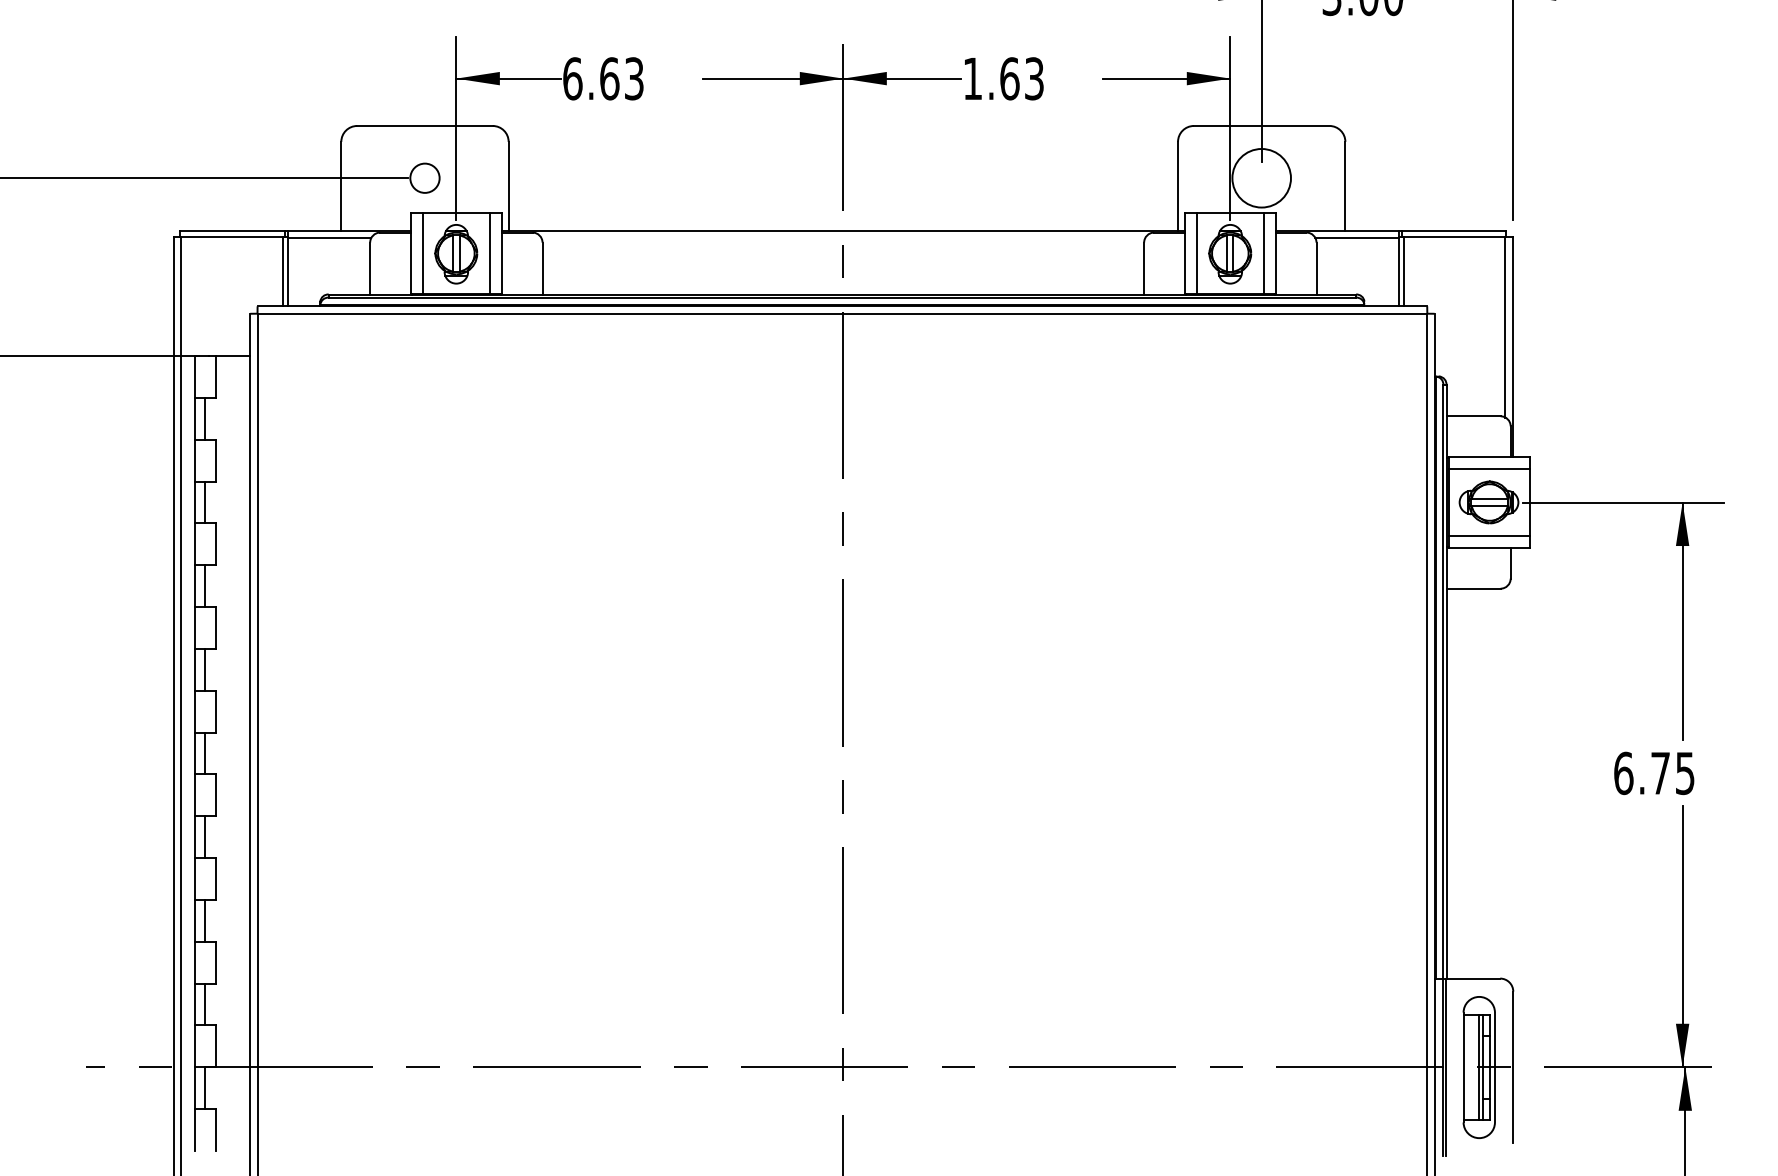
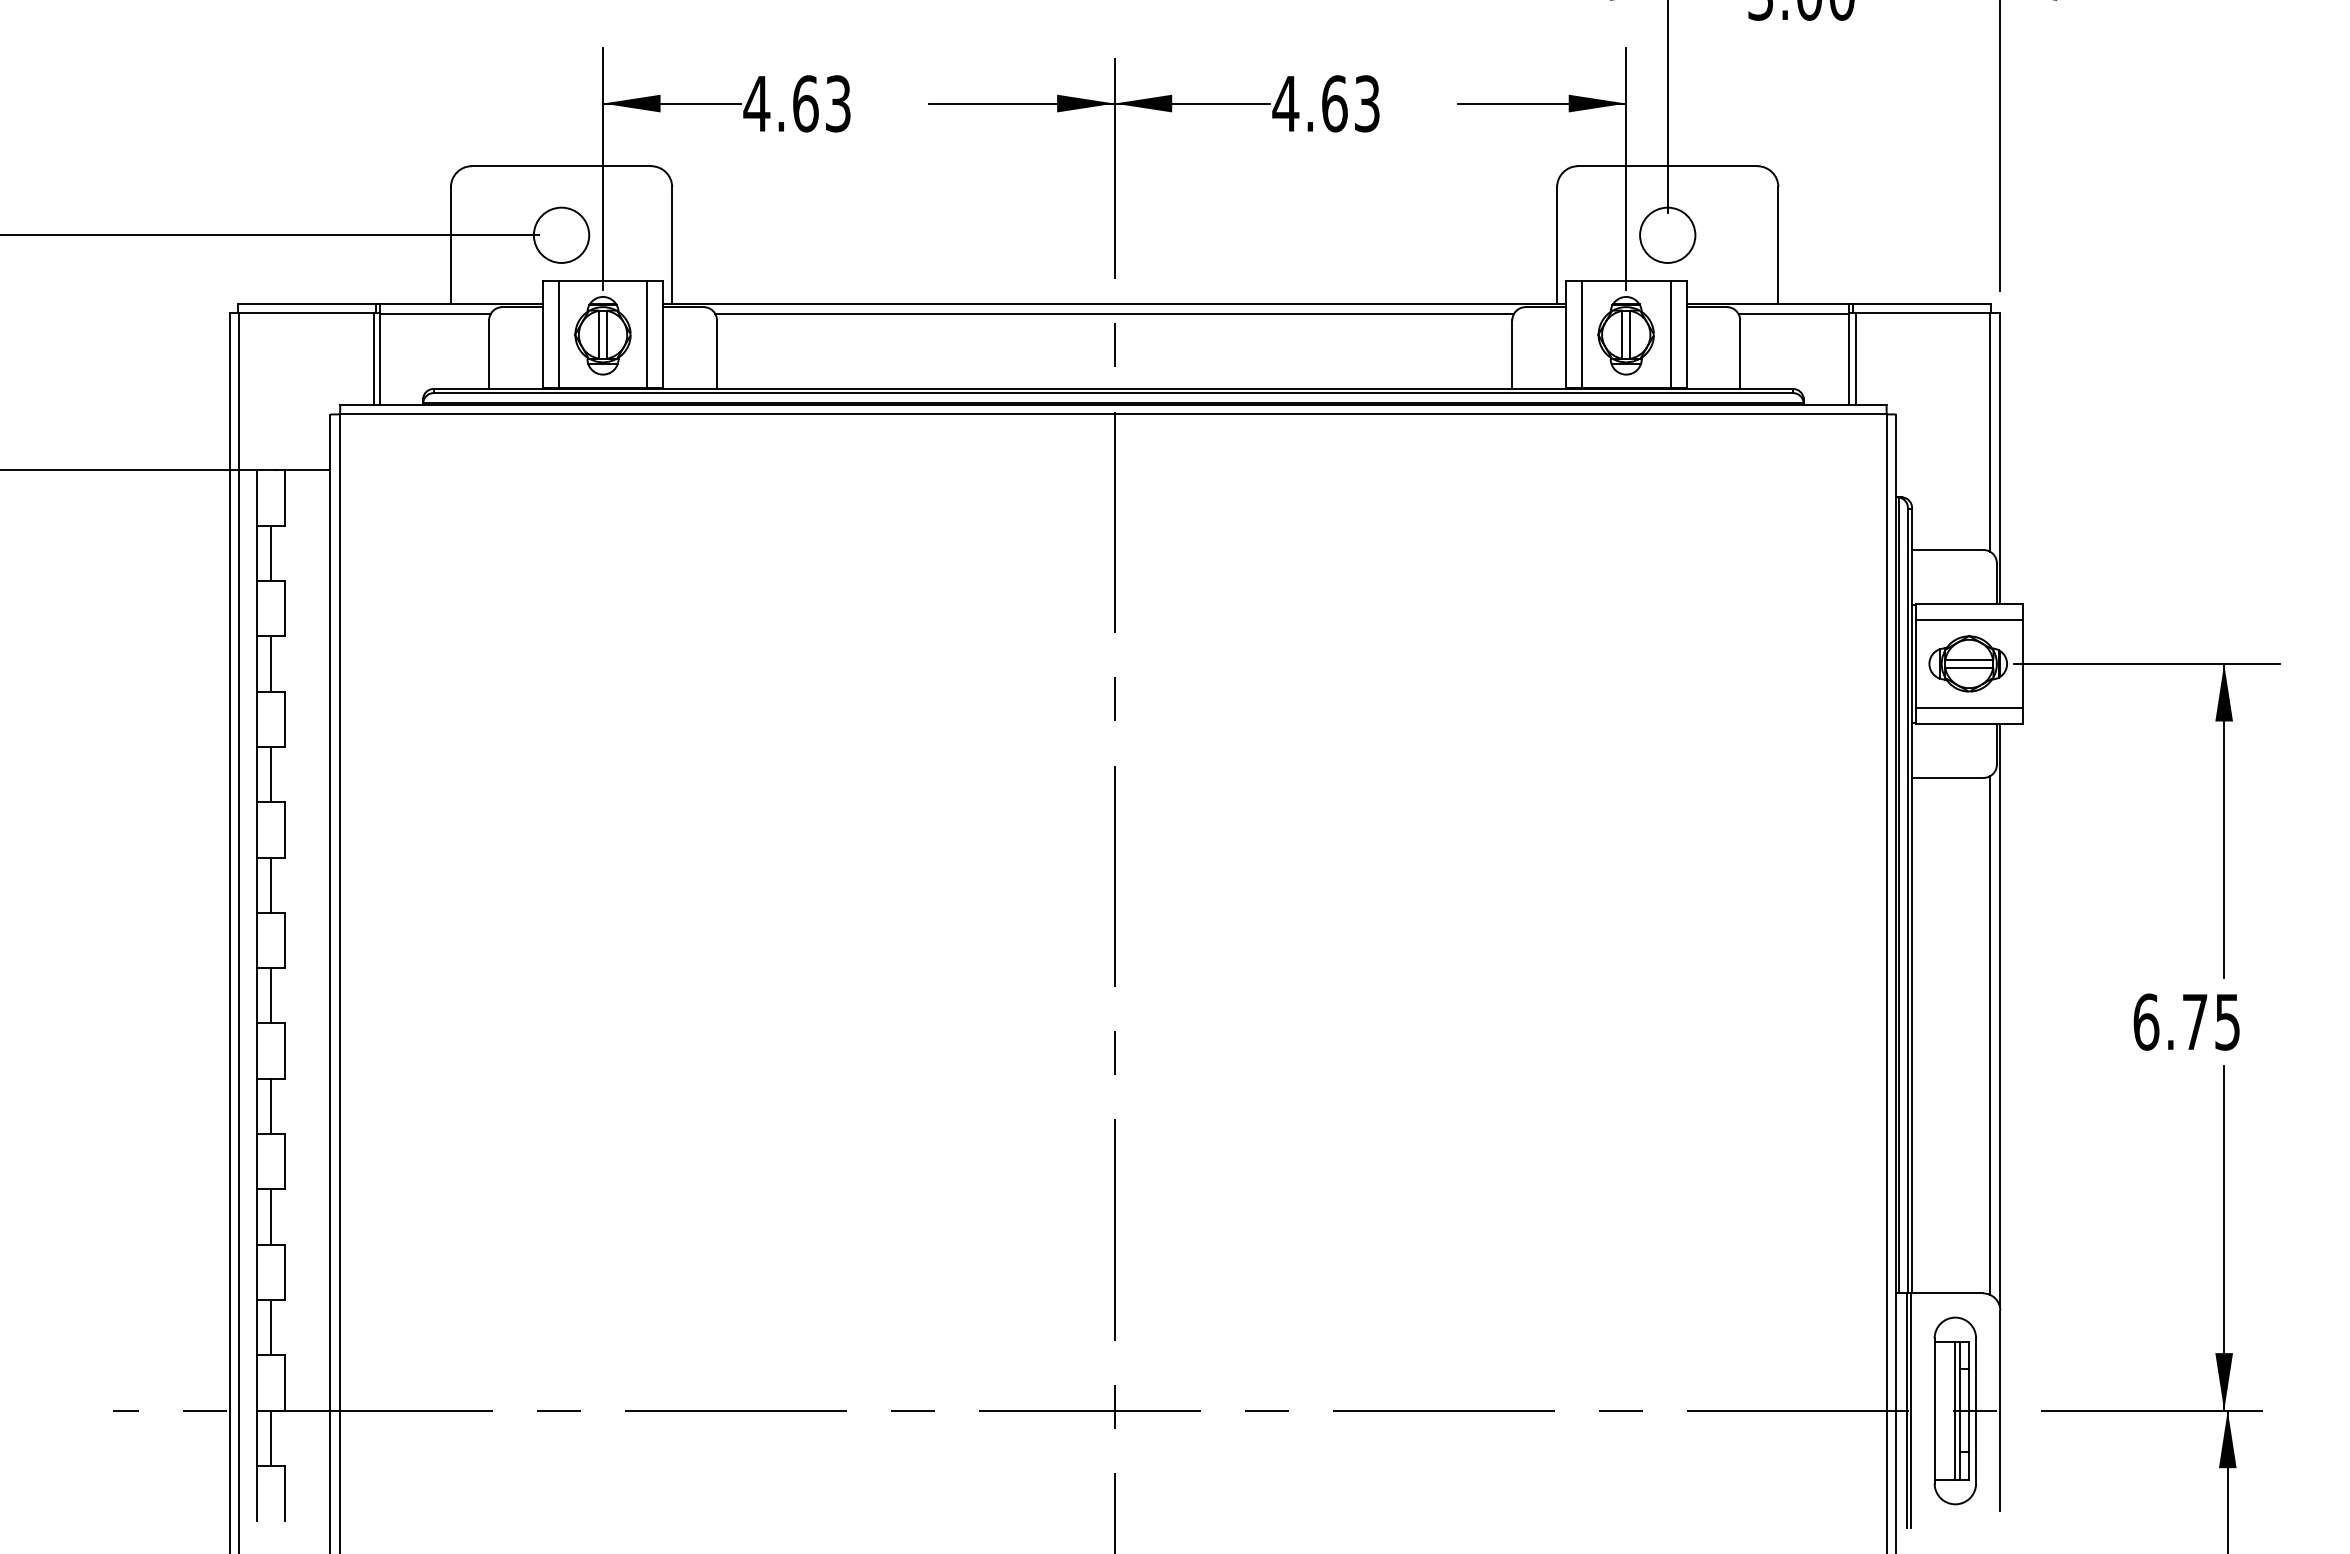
text: (572, 78) -> (756, 103), 6.63 -> 4.63
text: (972, 78) -> (1285, 103), 1.63 -> 4.63
circle: (424, 177) -> (561, 234), size x1.43
circle: (1261, 177) -> (1667, 234), size x0.71
line: (843, 238) -> (1114, 314), added
line: (1512, 767) -> (1999, 1014), added
line: (1505, 783) -> (1989, 1035), added

